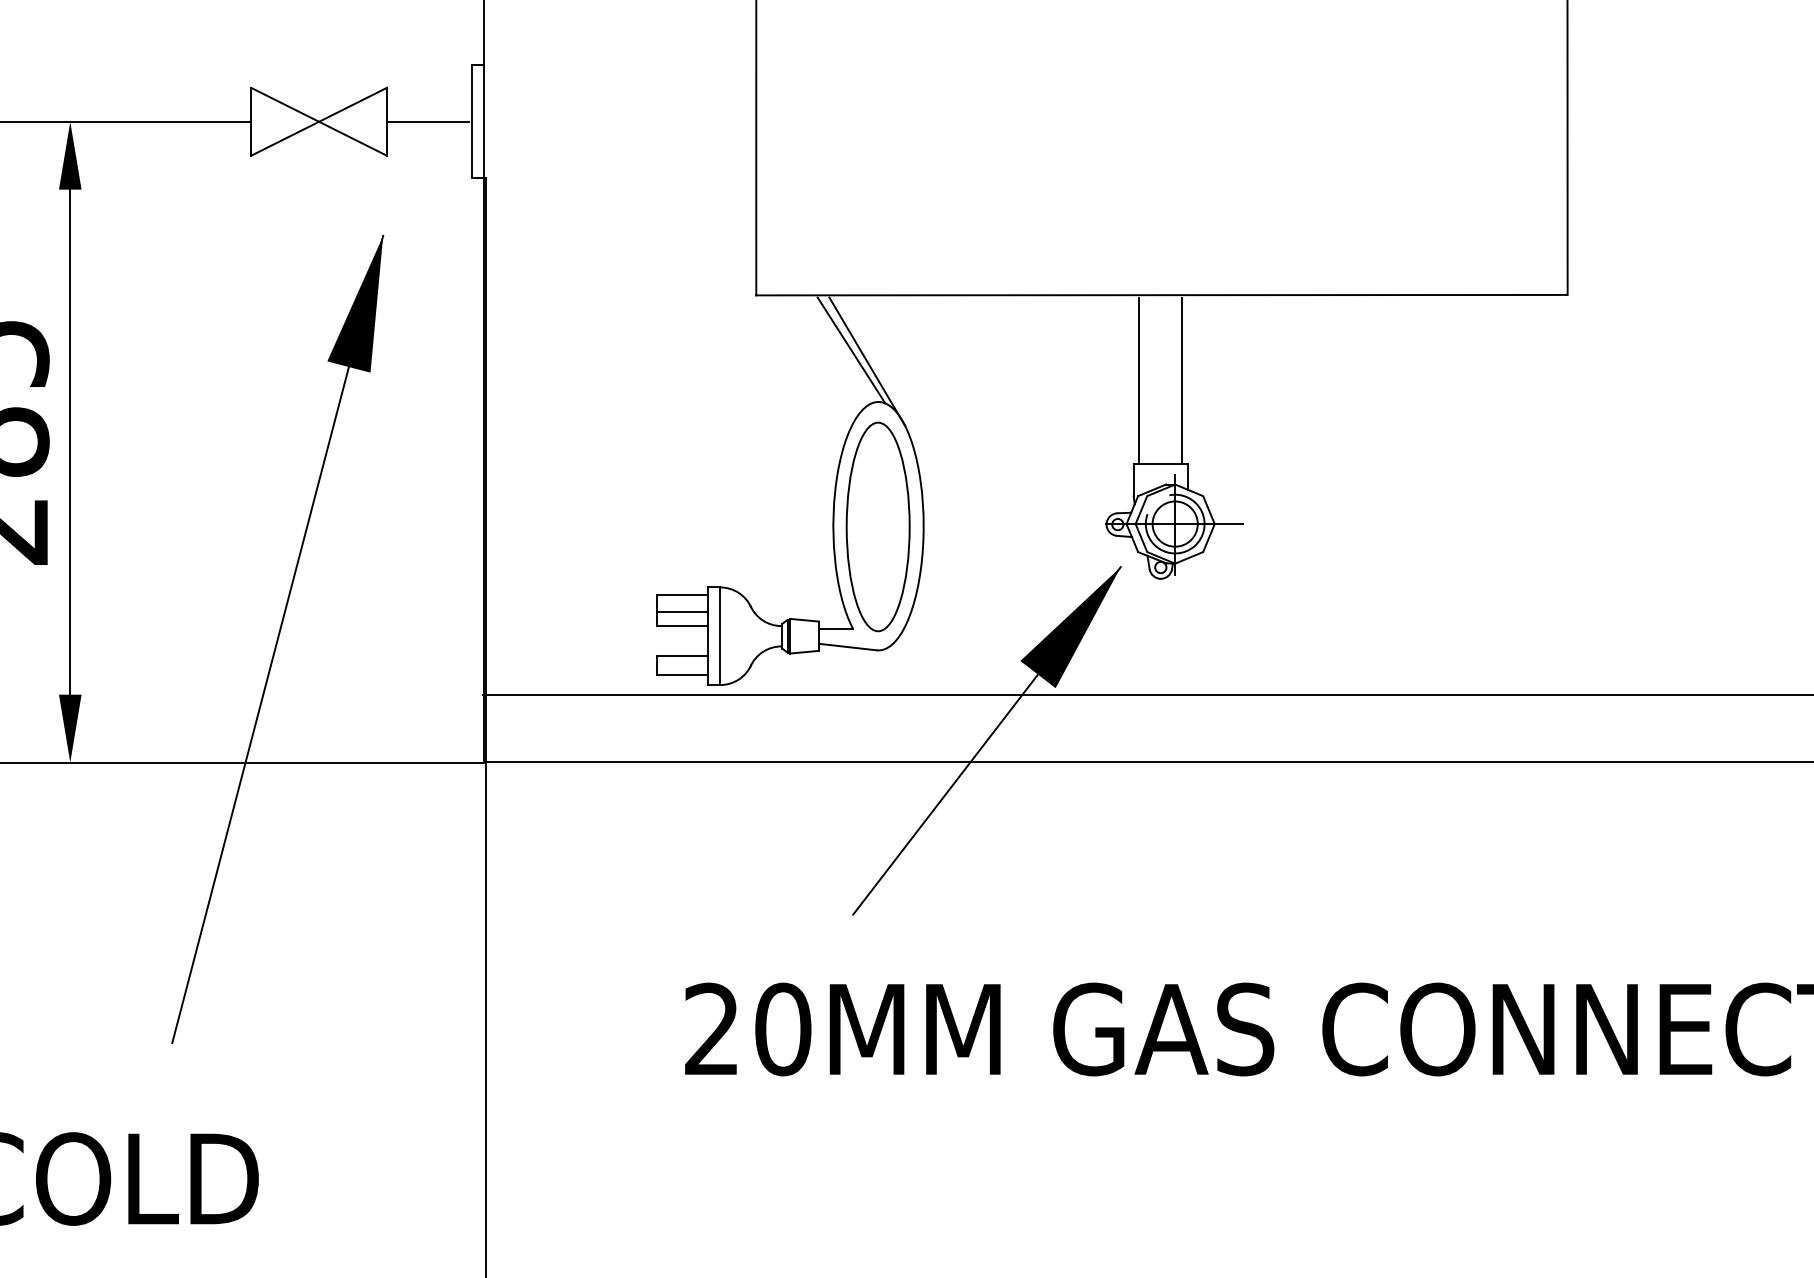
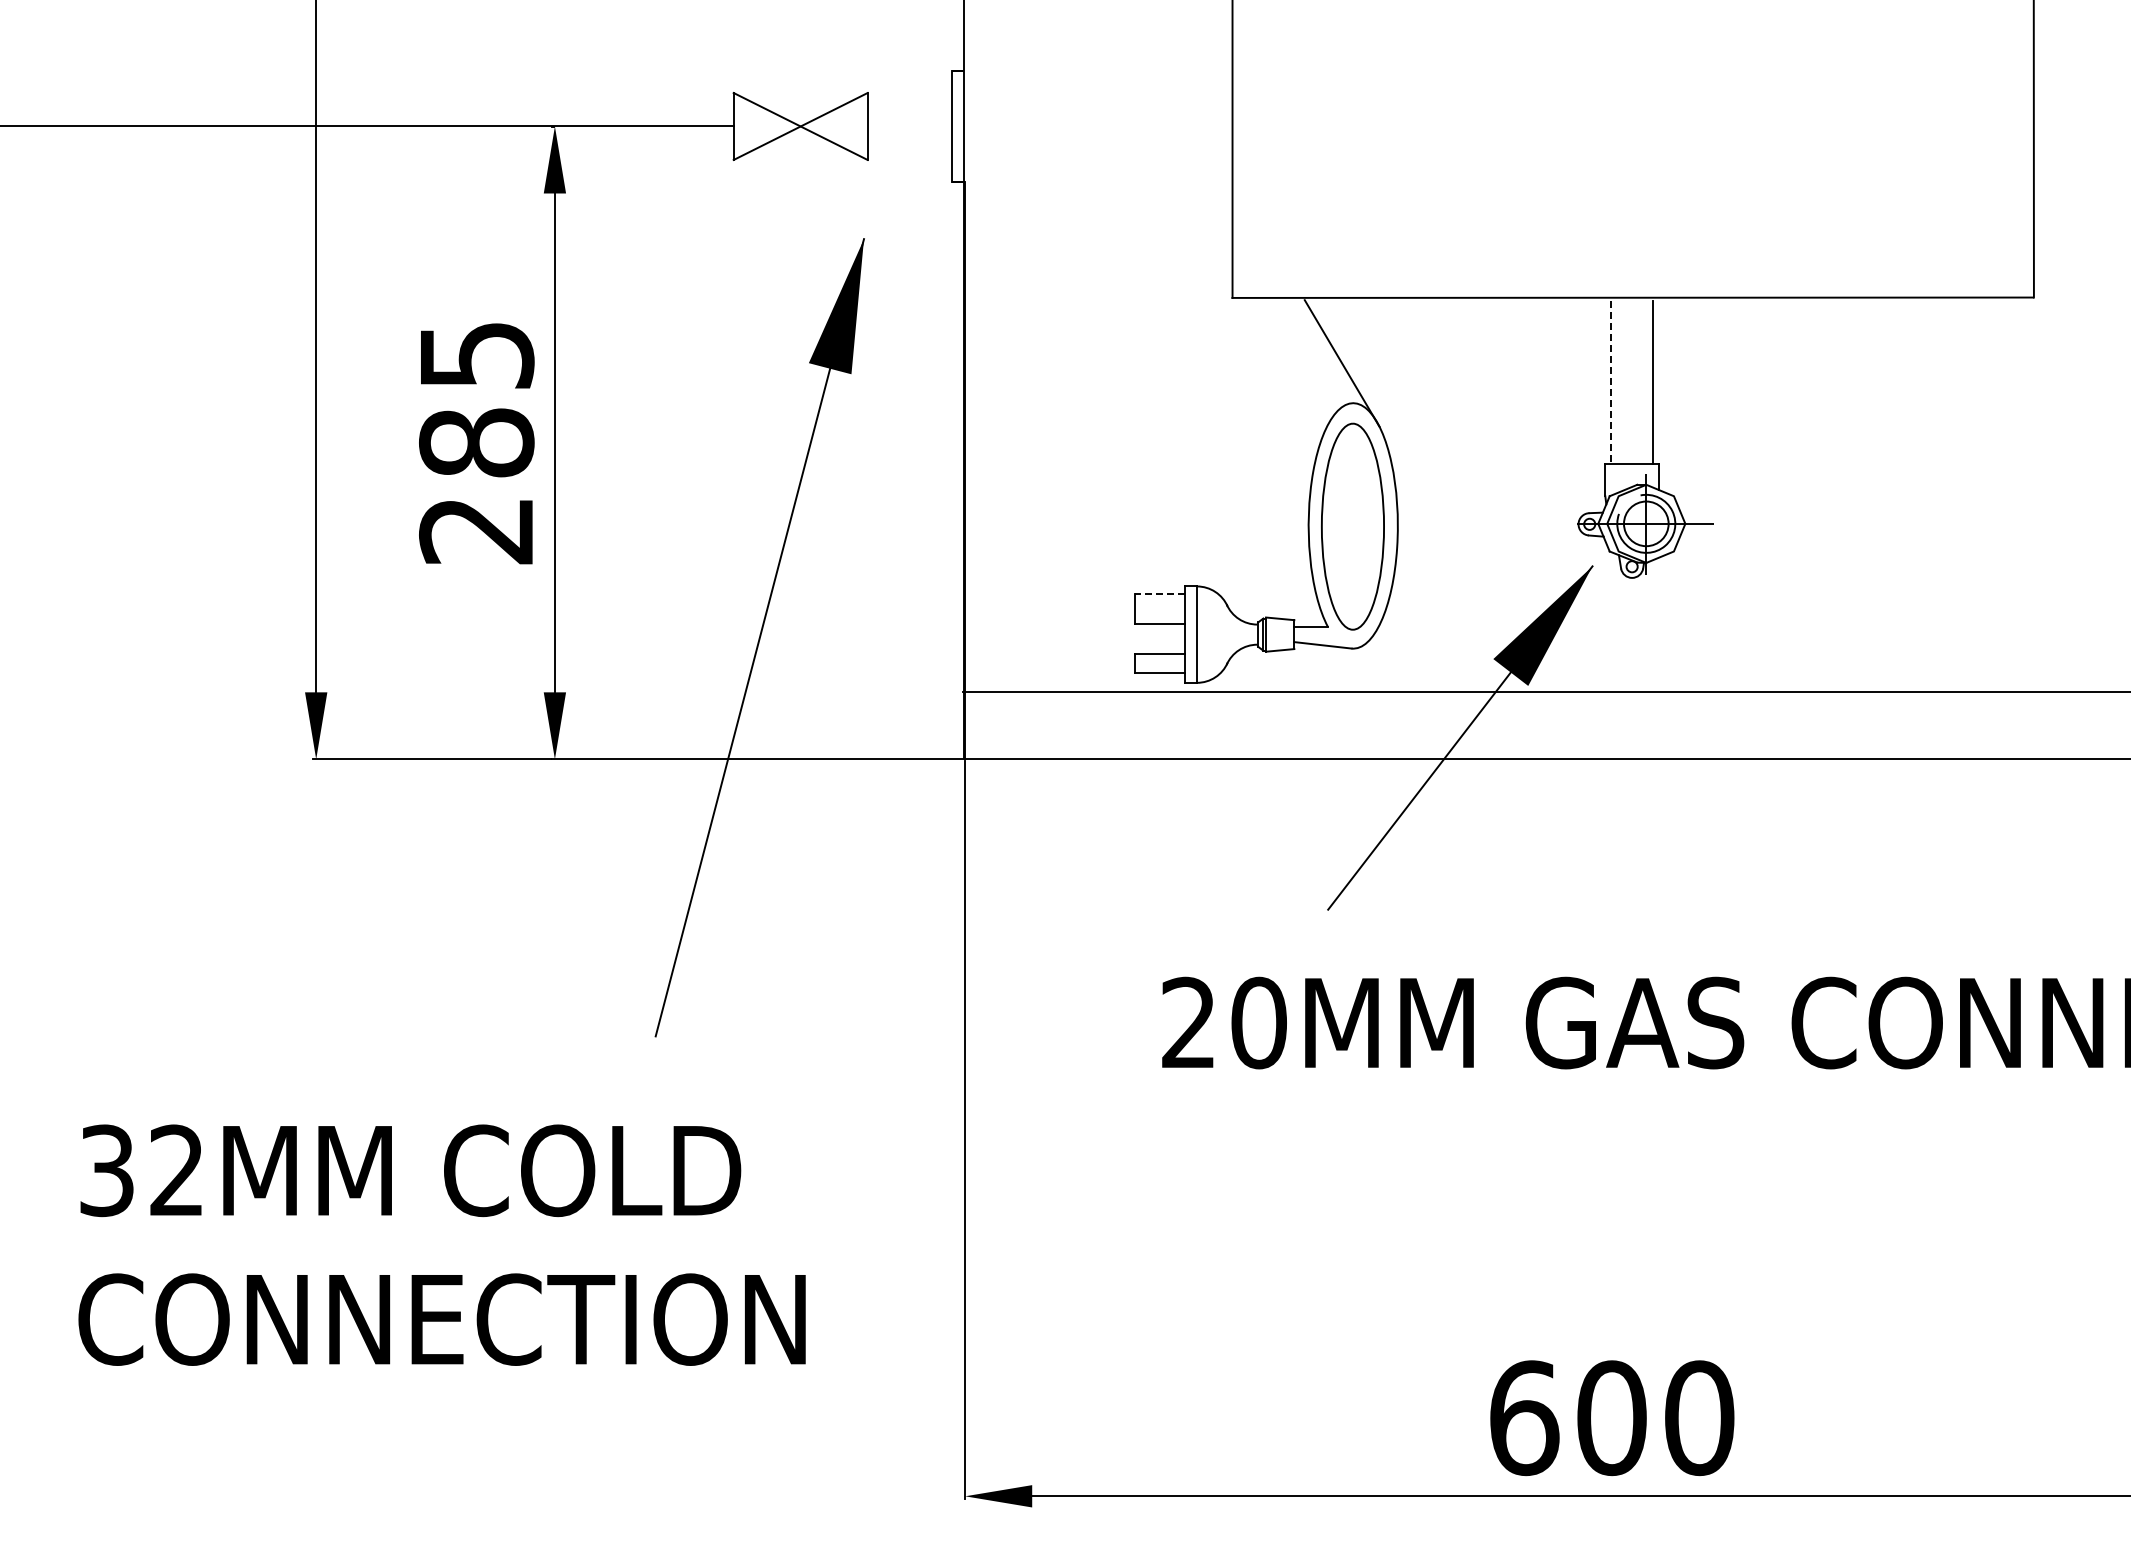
line: (427, 121) -> (907, 126), removed
line: (851, 350) -> (1326, 352), removed
line: (1138, 380) -> (1610, 382), solid -> dashed
line: (682, 595) -> (1159, 594), solid -> dashed
line: (682, 611) -> (1159, 610), removed

